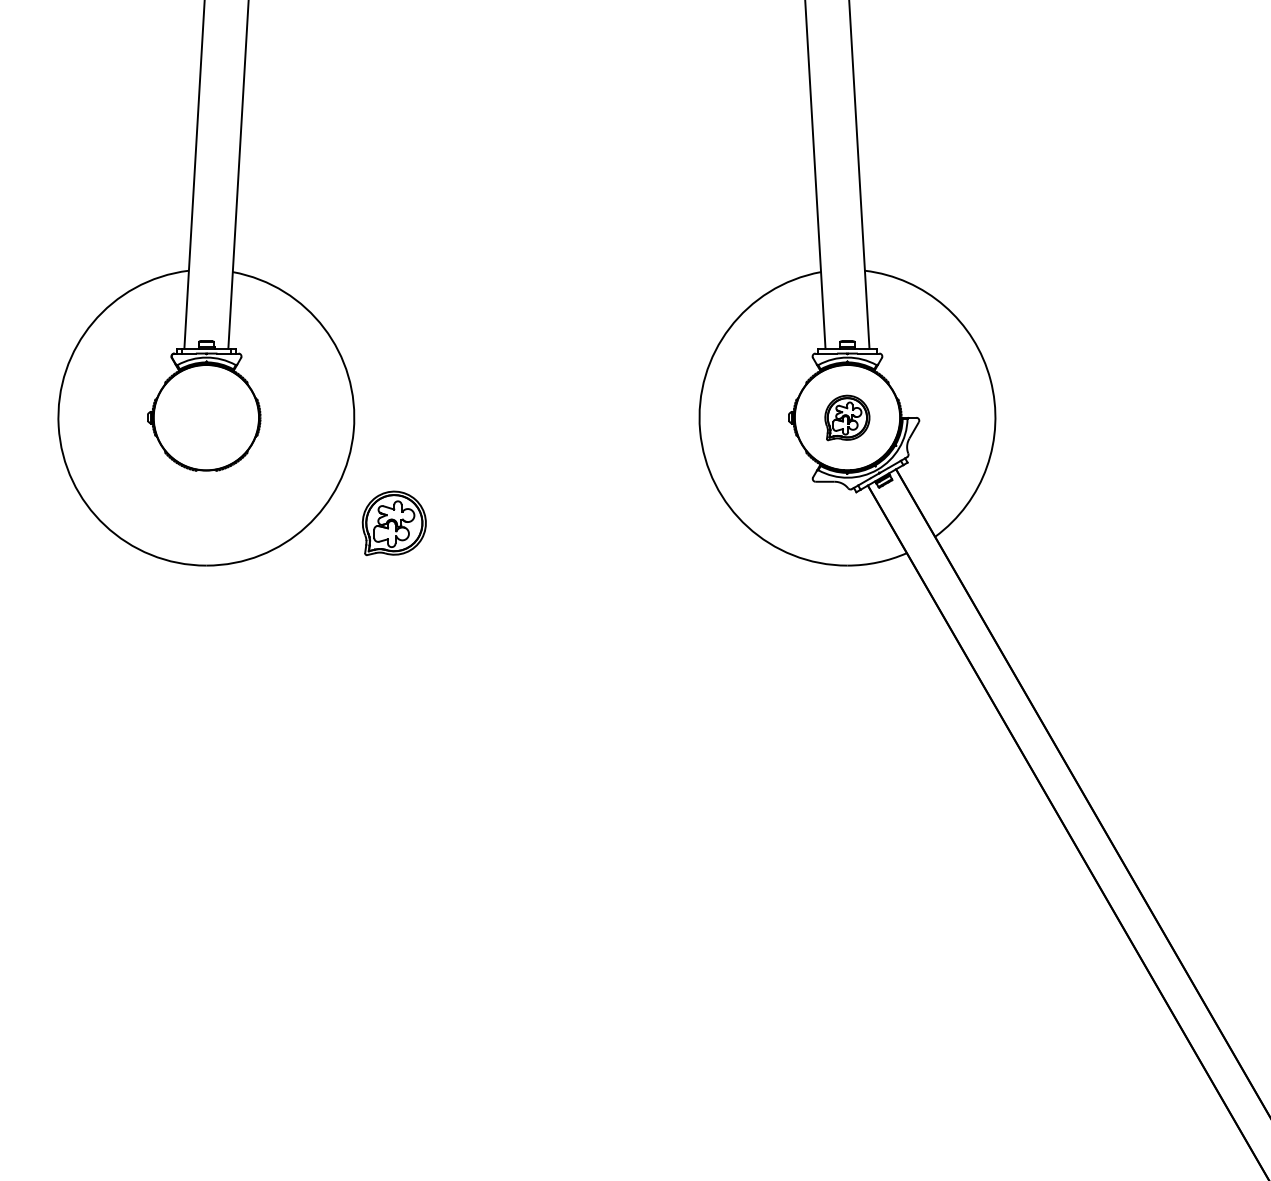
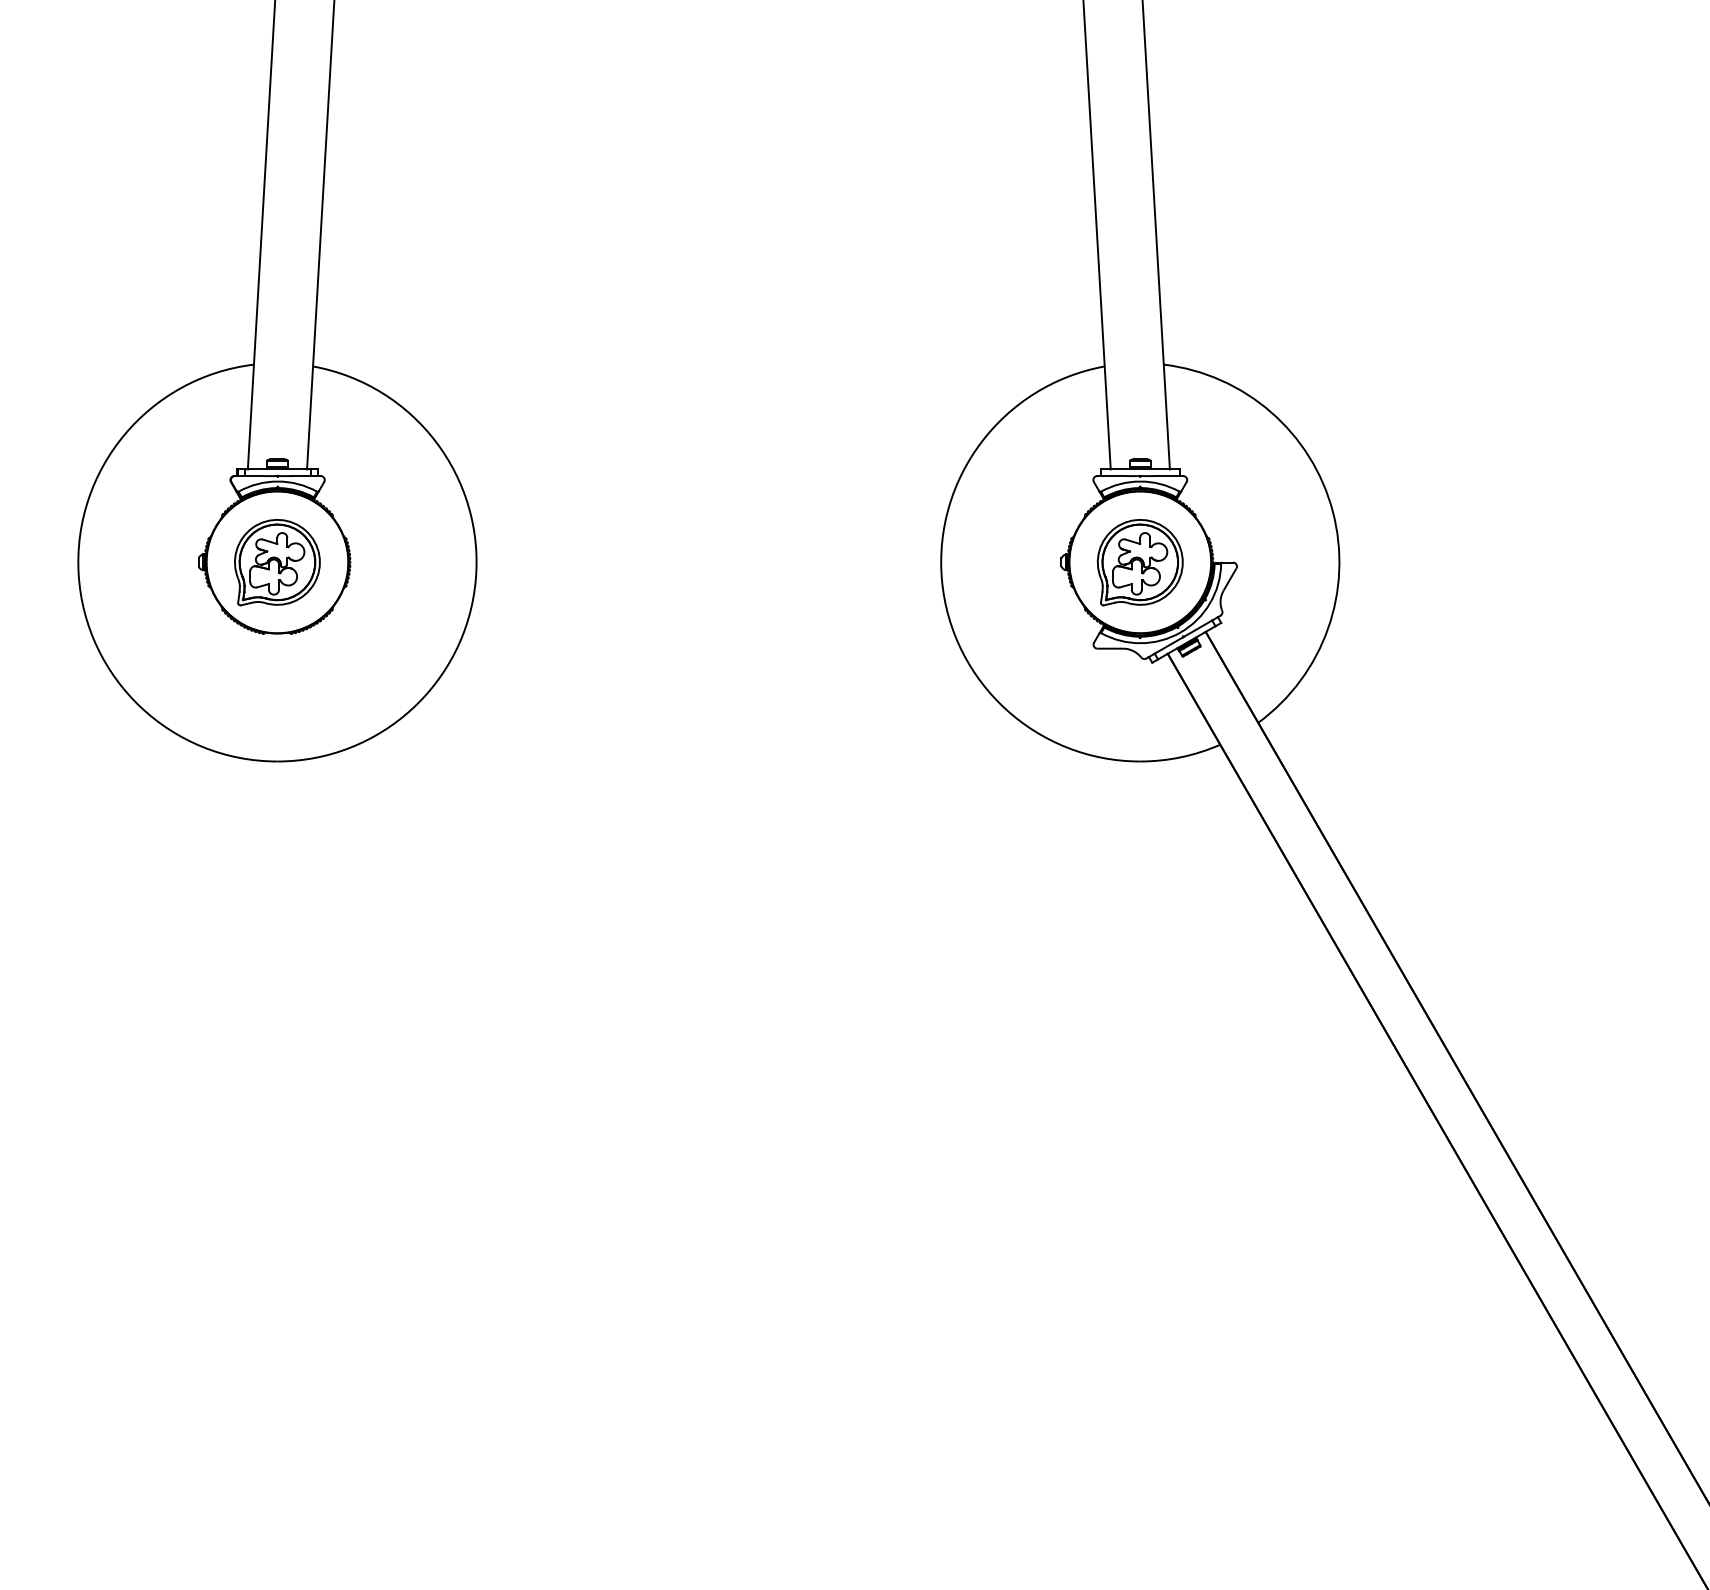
part: (846, 417) -> (1139, 562), size x1.43
part: (394, 523) -> (277, 562), moved

